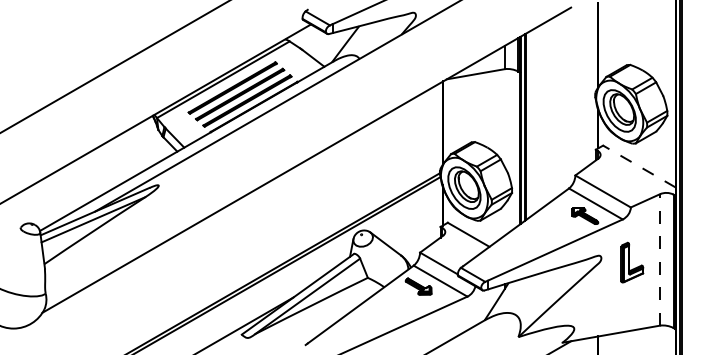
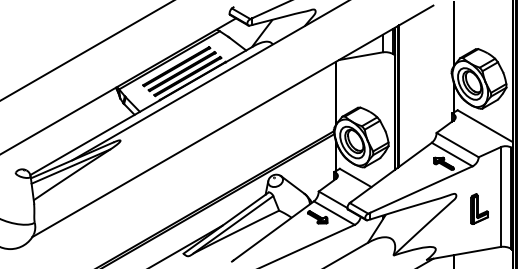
line: (639, 166) -> (485, 126), dashed -> solid
line: (659, 260) -> (500, 197), dashed -> solid
part: (631, 261) -> (479, 208), moved

